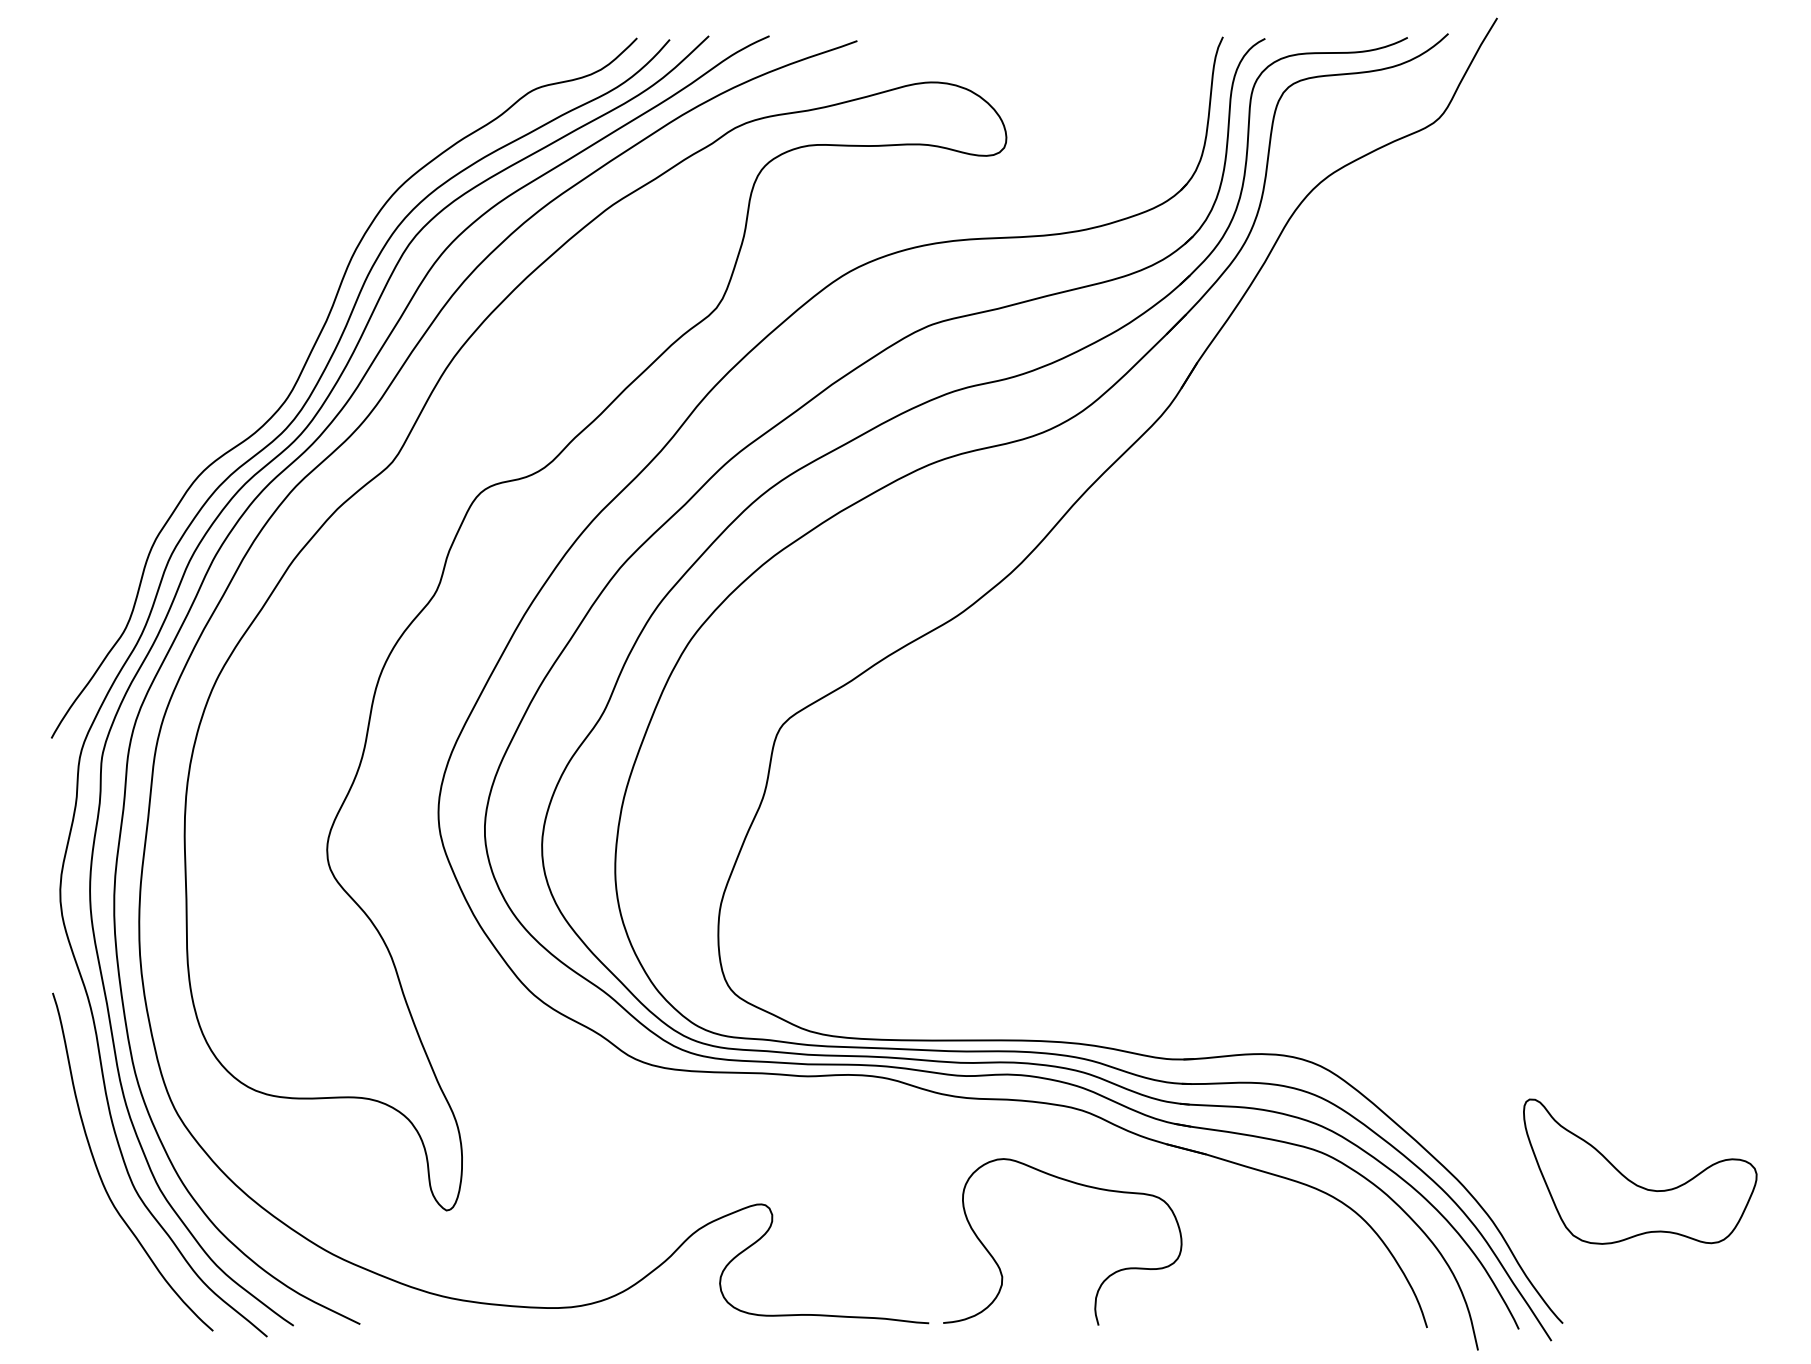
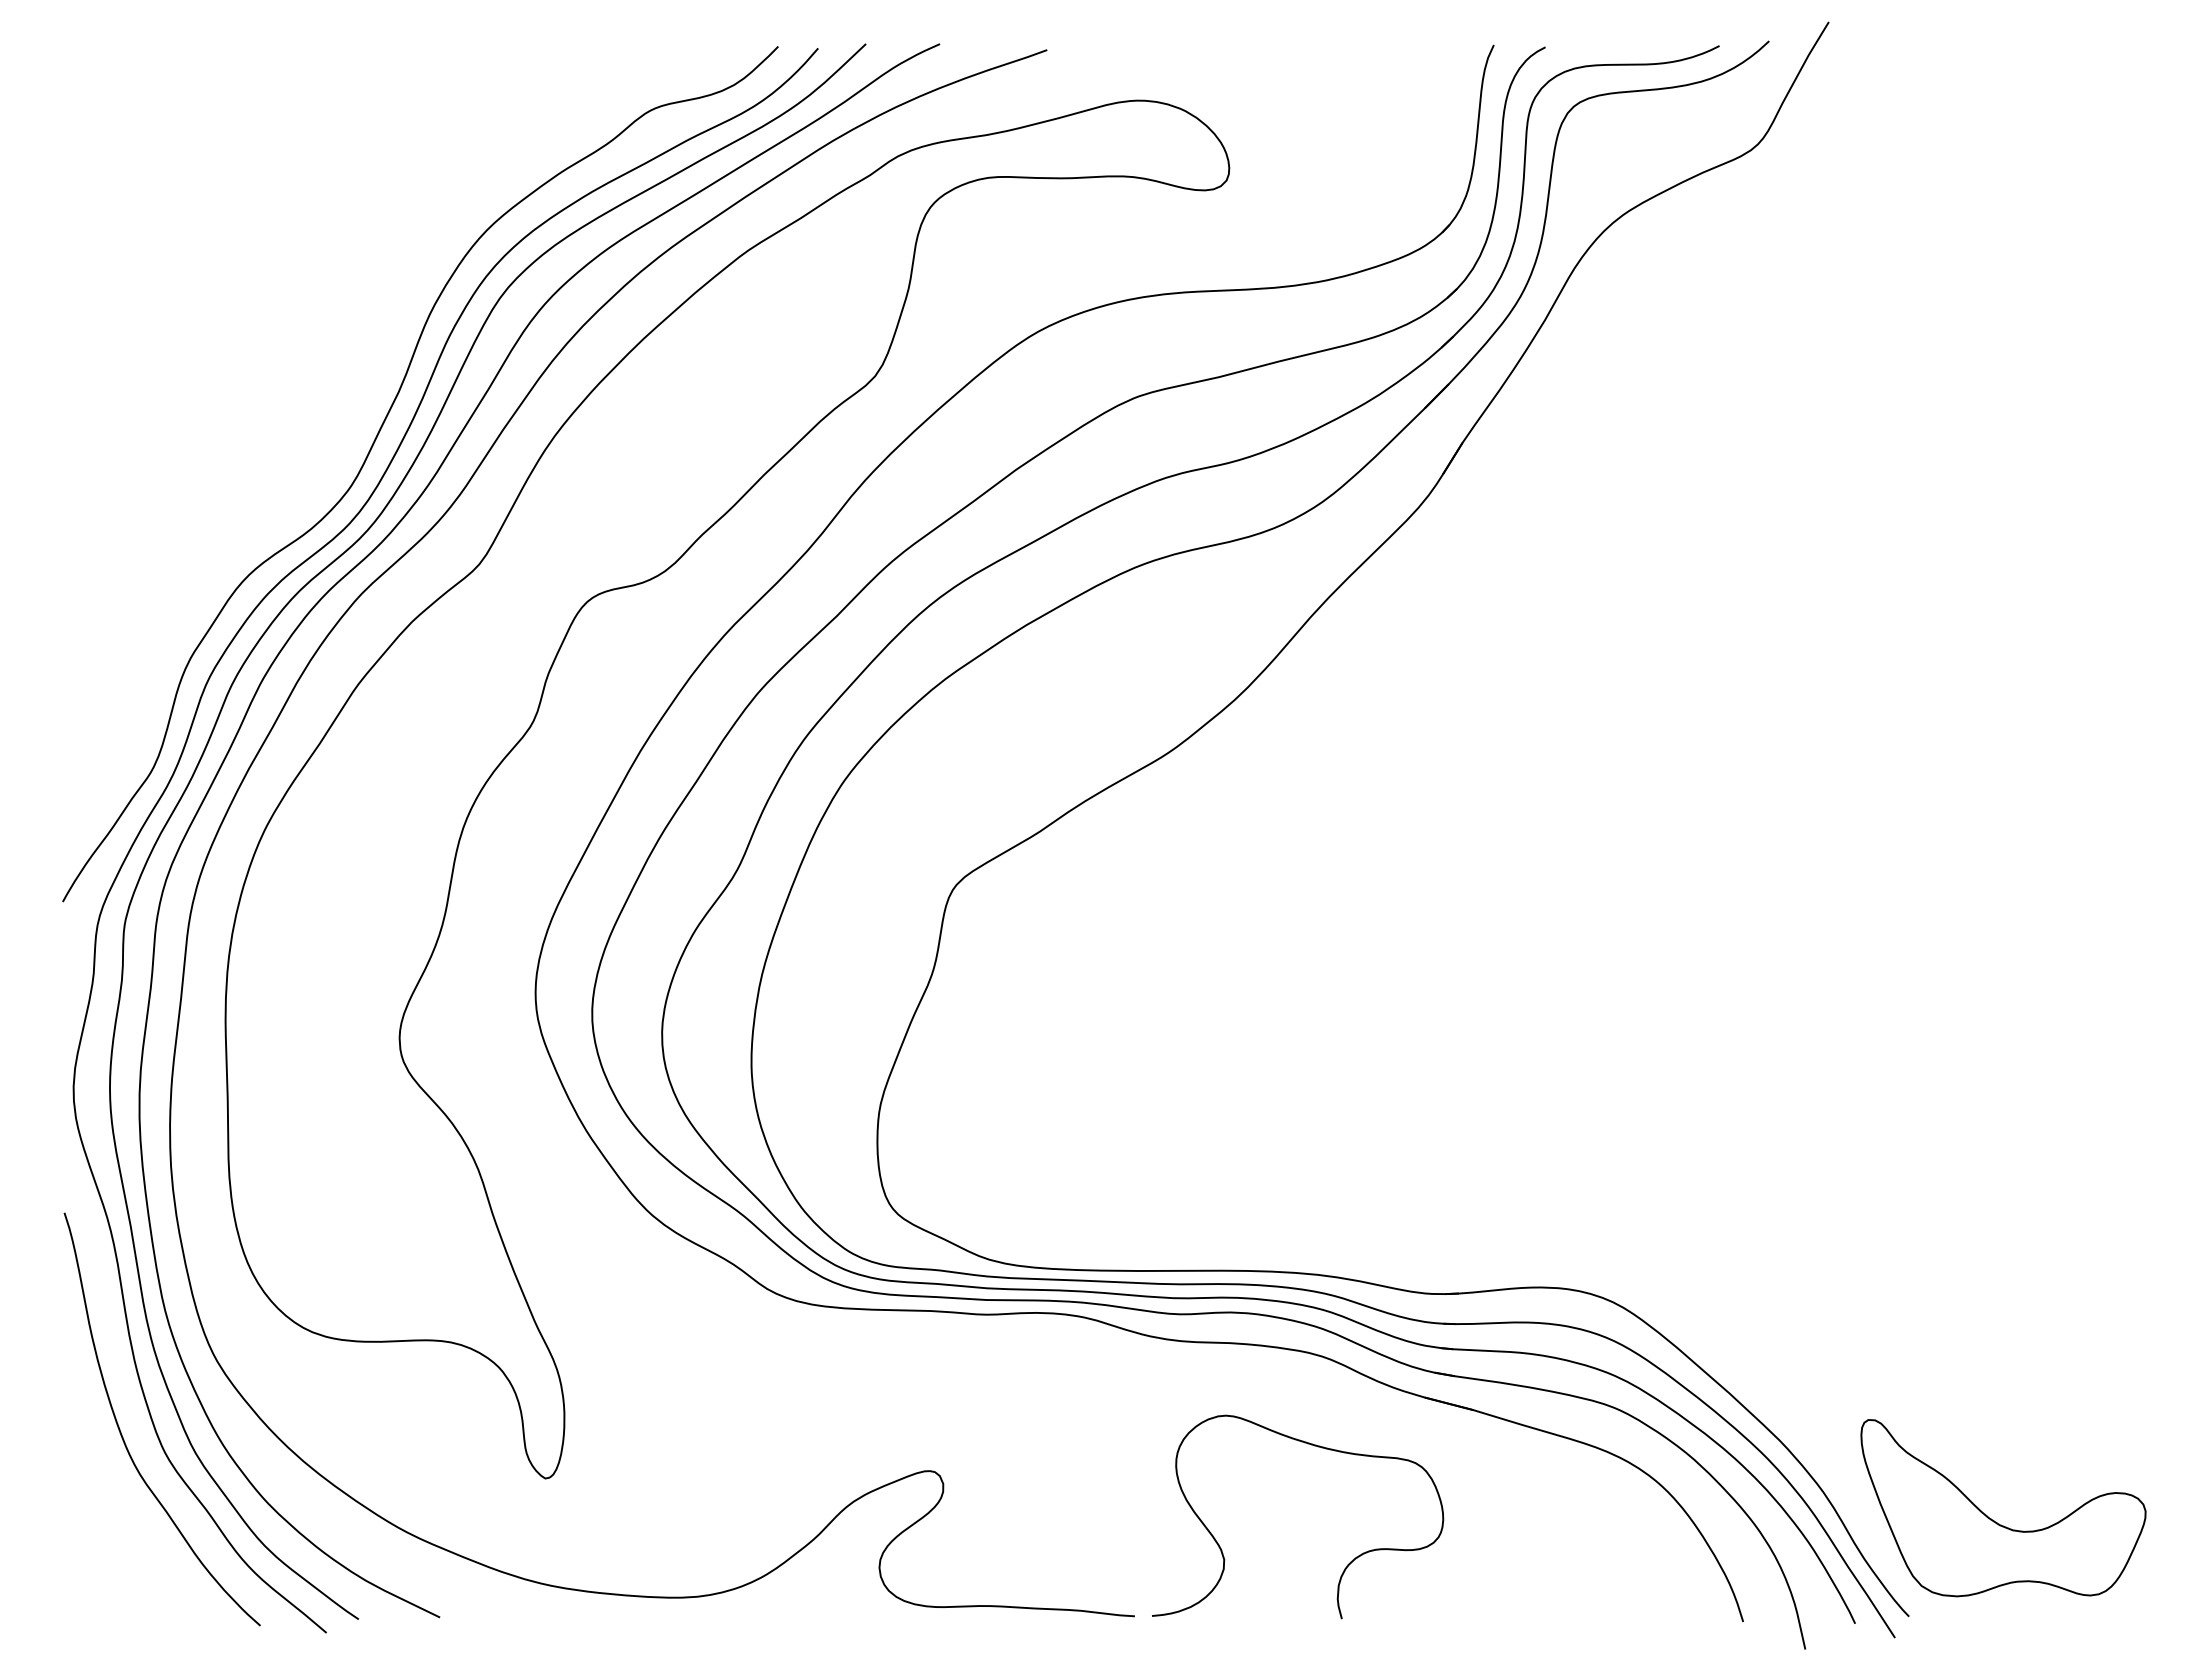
part: (1634, 1182) -> (1996, 1521), moved

